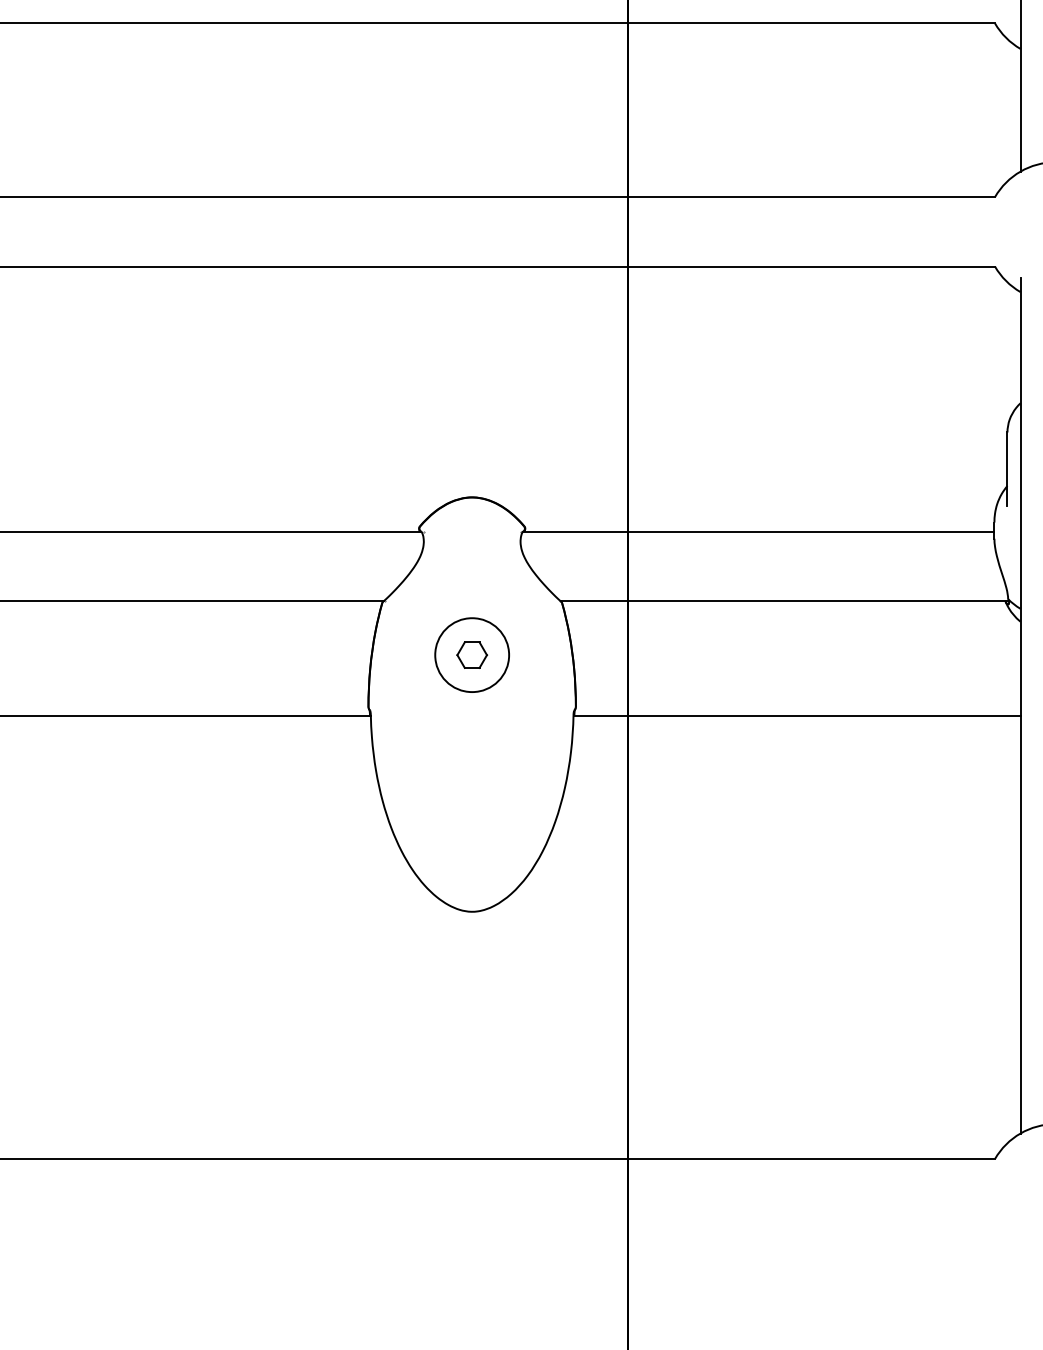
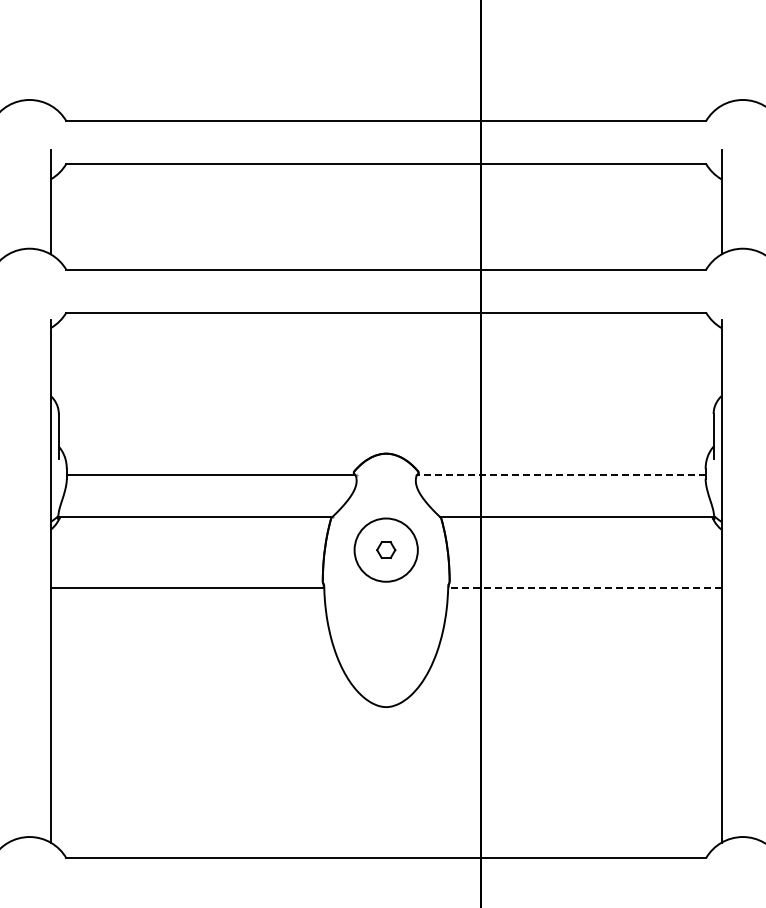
line: (757, 531) -> (560, 474), solid -> dashed
circle: (470, 654) -> (385, 549), size x1.4
line: (796, 716) -> (584, 587), solid -> dashed

